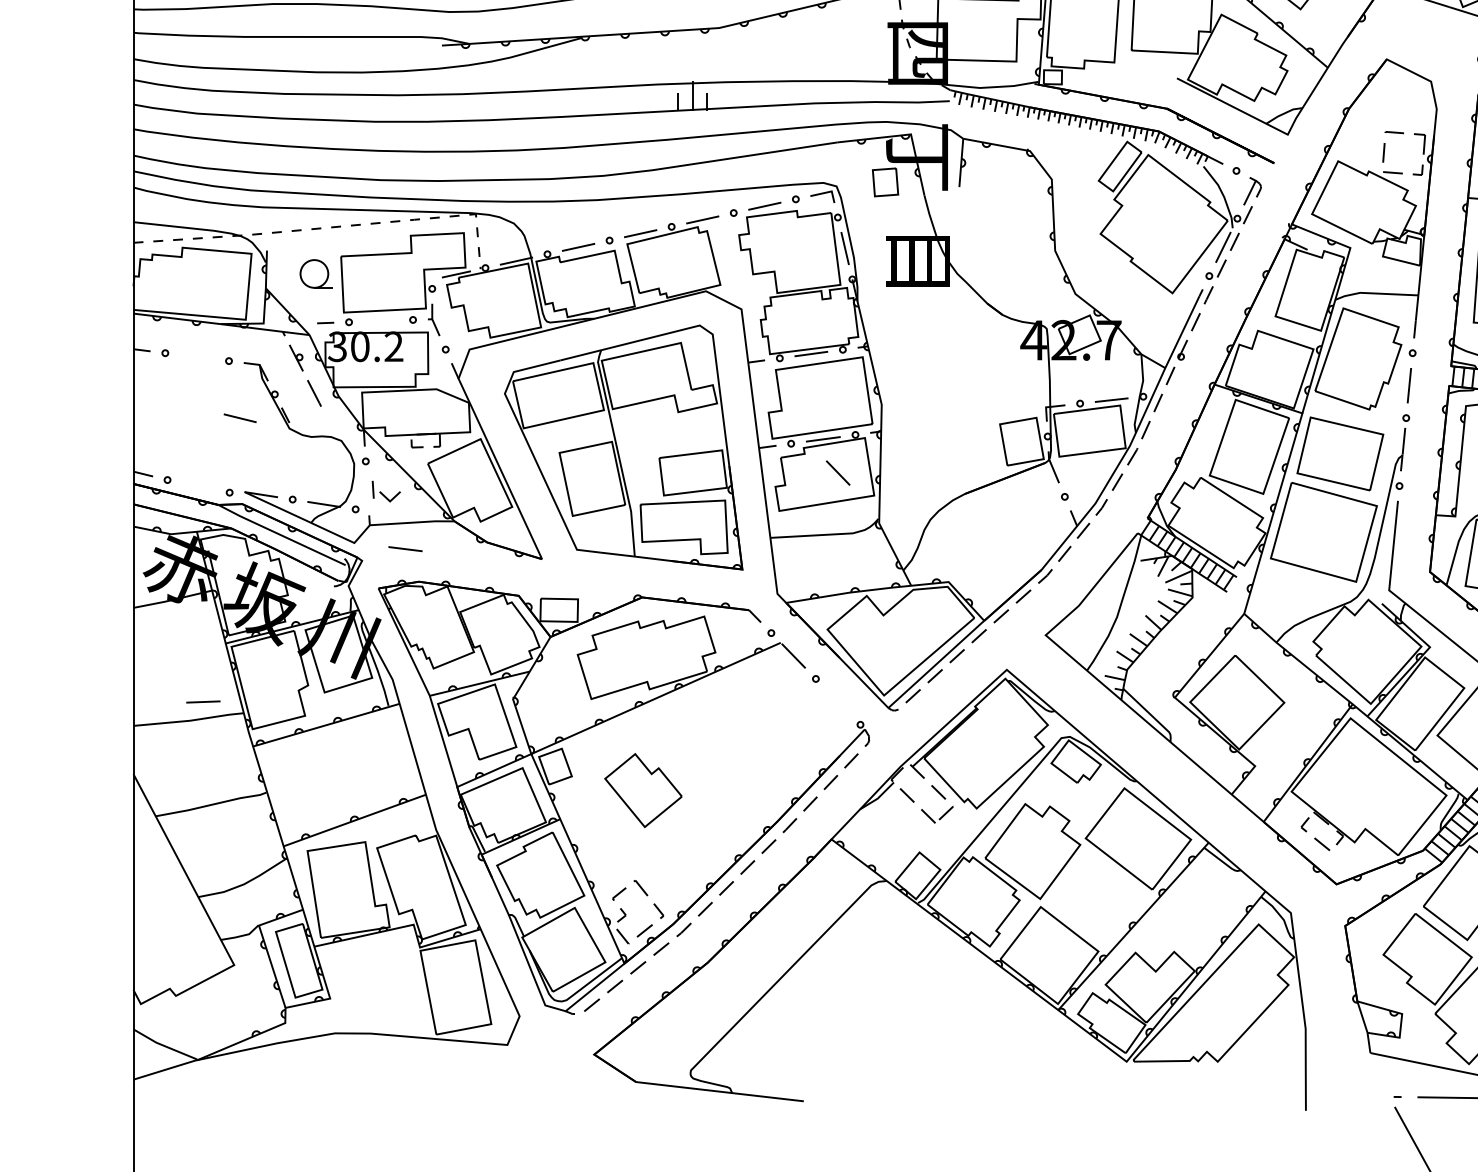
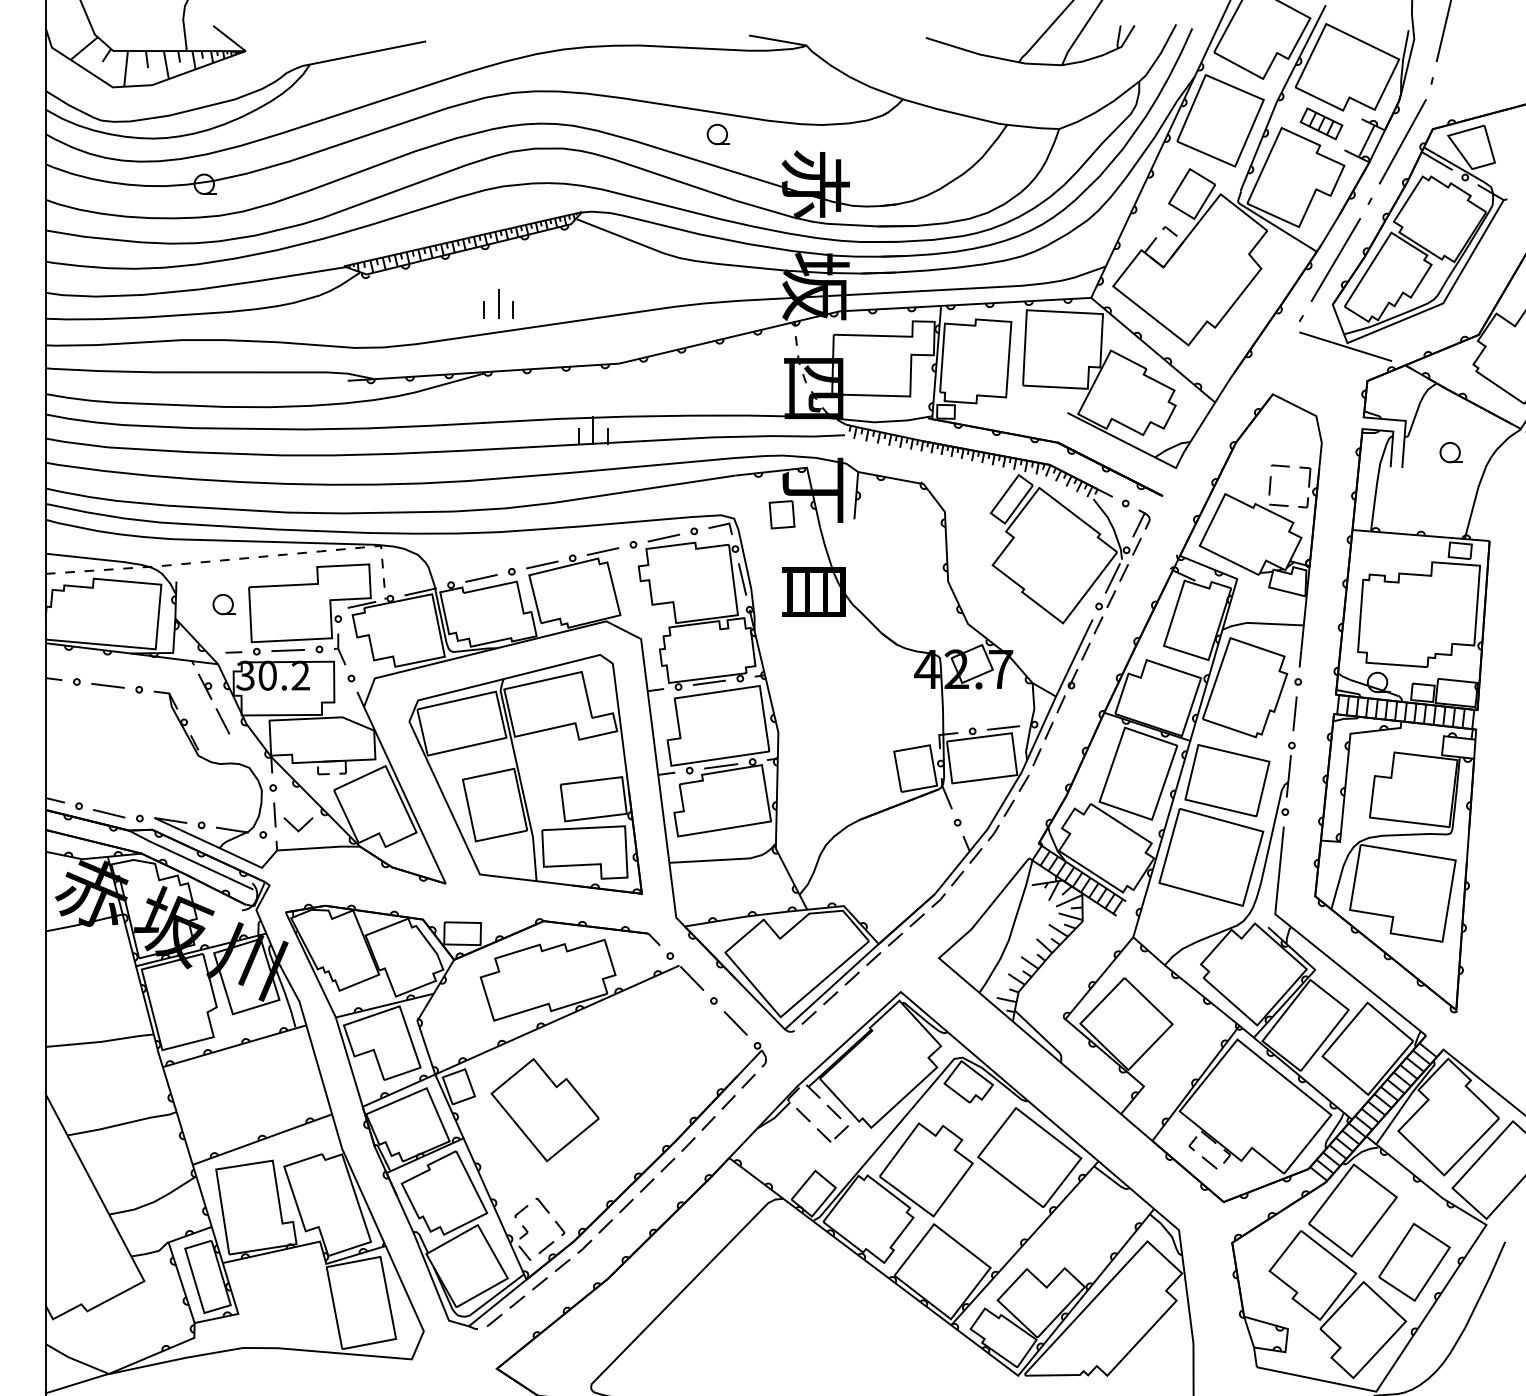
part: (315, 274) -> (223, 604), size x0.71
line: (240, 418) -> (109, 813), moved
line: (837, 473) -> (735, 1023), moved
part: (386, 491) -> (293, 817), size x1.43
line: (404, 548) -> (107, 685), moved
line: (202, 701) -> (287, 650), moved
part: (642, 790) -> (544, 1110), size x1.43

